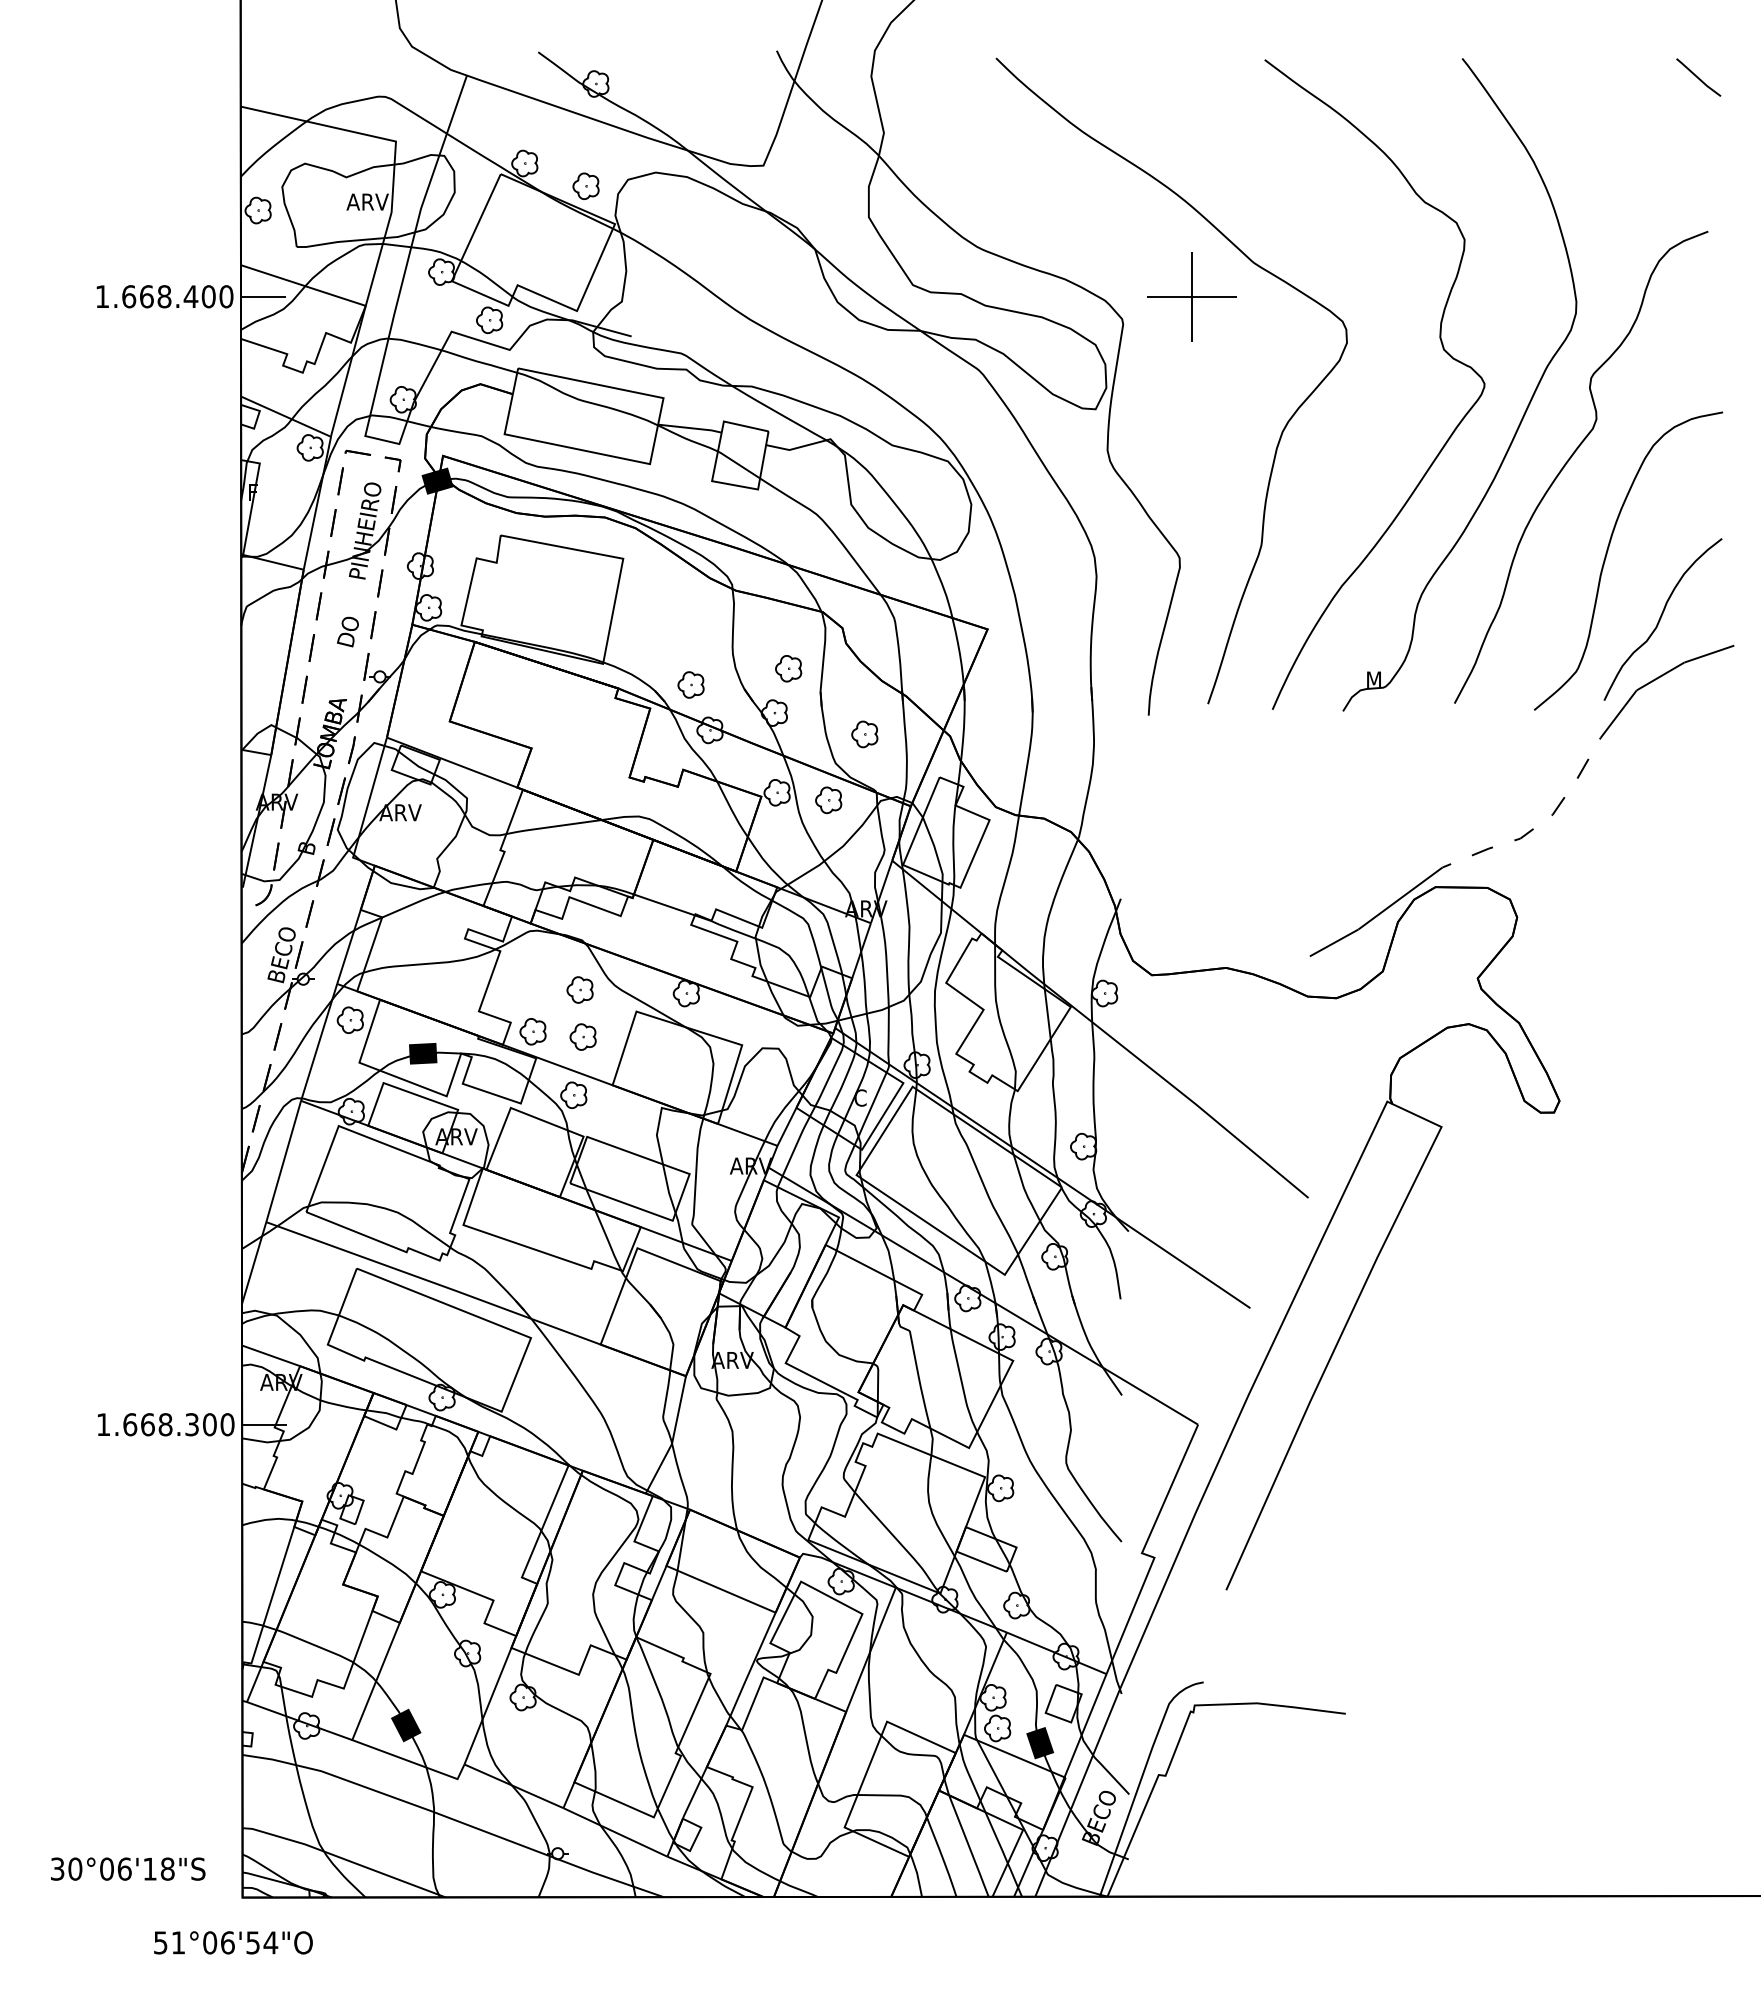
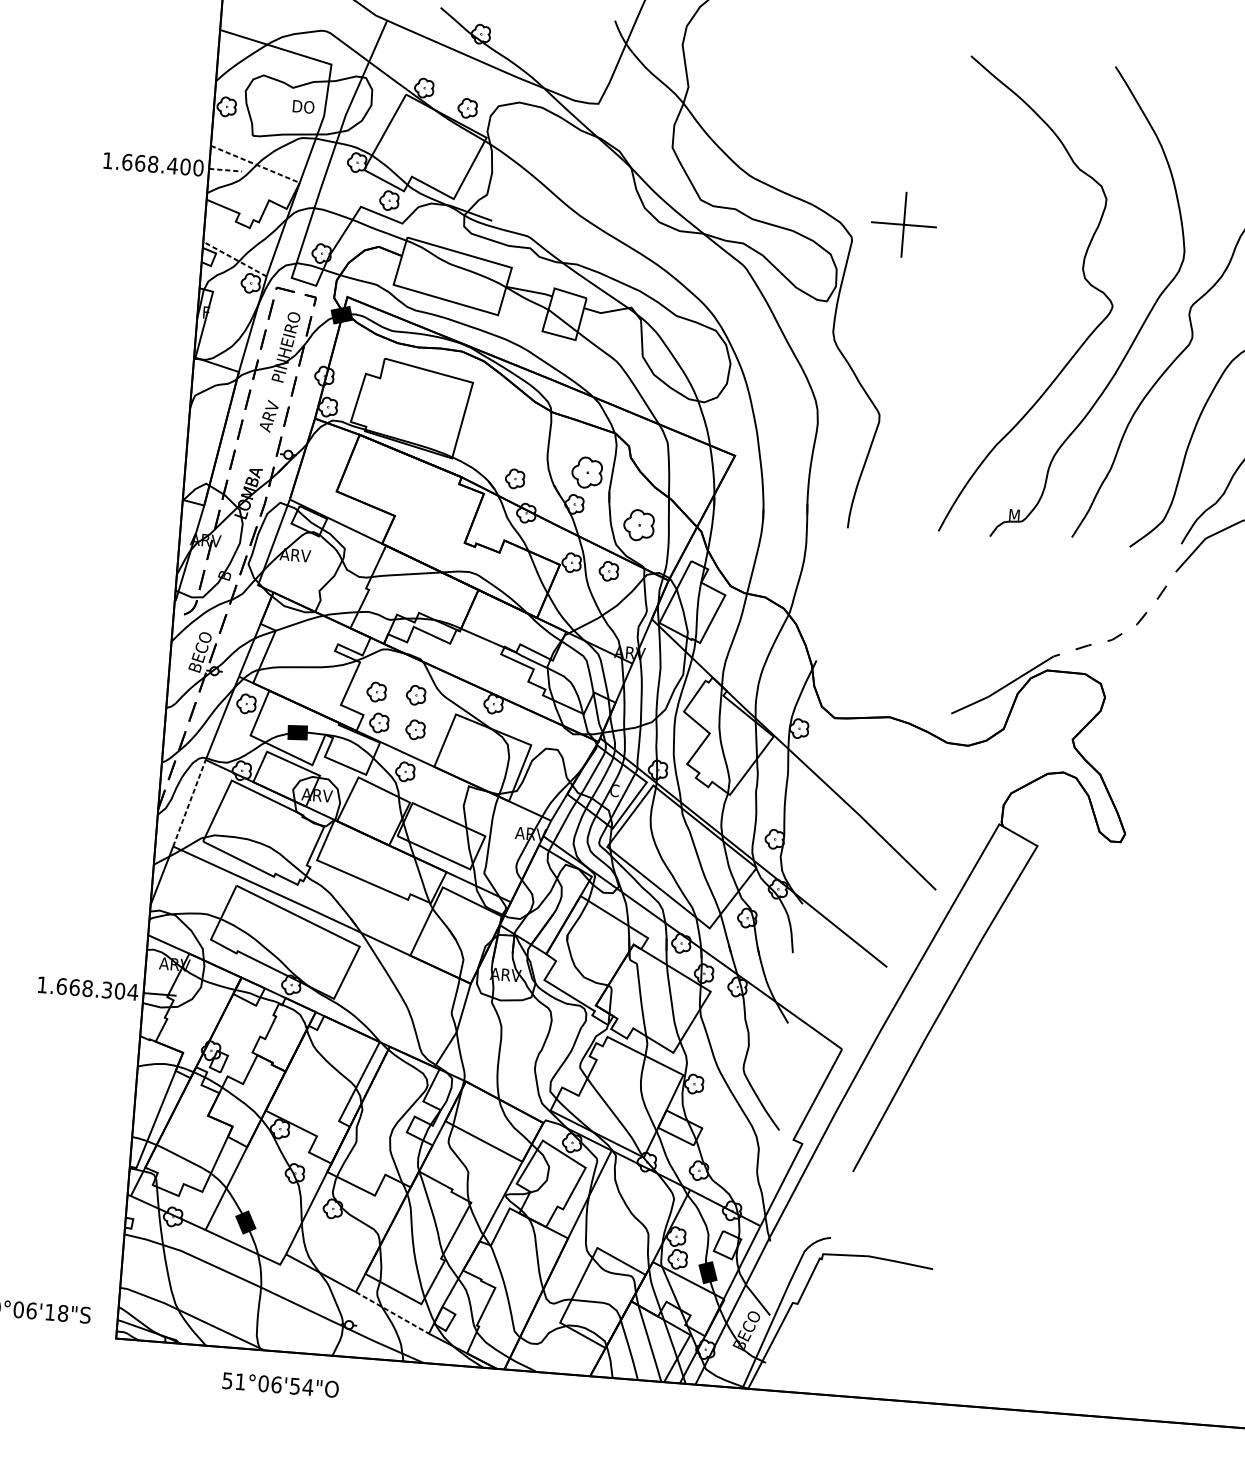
text: (367, 201) -> (307, 106), ARV -> DO
line: (304, 285) -> (256, 164), solid -> dashed
line: (263, 296) -> (225, 170), solid -> dashed
line: (285, 416) -> (234, 259), solid -> dashed
curve: (1281, 431) -> (961, 328), removed
text: (349, 626) -> (269, 416), DO -> ARV
part: (788, 668) -> (587, 472), size x1.6
part: (864, 734) -> (638, 525), size x1.6
part: (525, 989) -> (376, 691), added
line: (283, 1161) -> (189, 803), solid -> dashed
text: (227, 1424) -> (132, 992), 1.668.300 -> 1.668.304
line: (615, 1832) -> (392, 1312), solid -> dashed
text: (233, 1942) -> (280, 1384), moved

